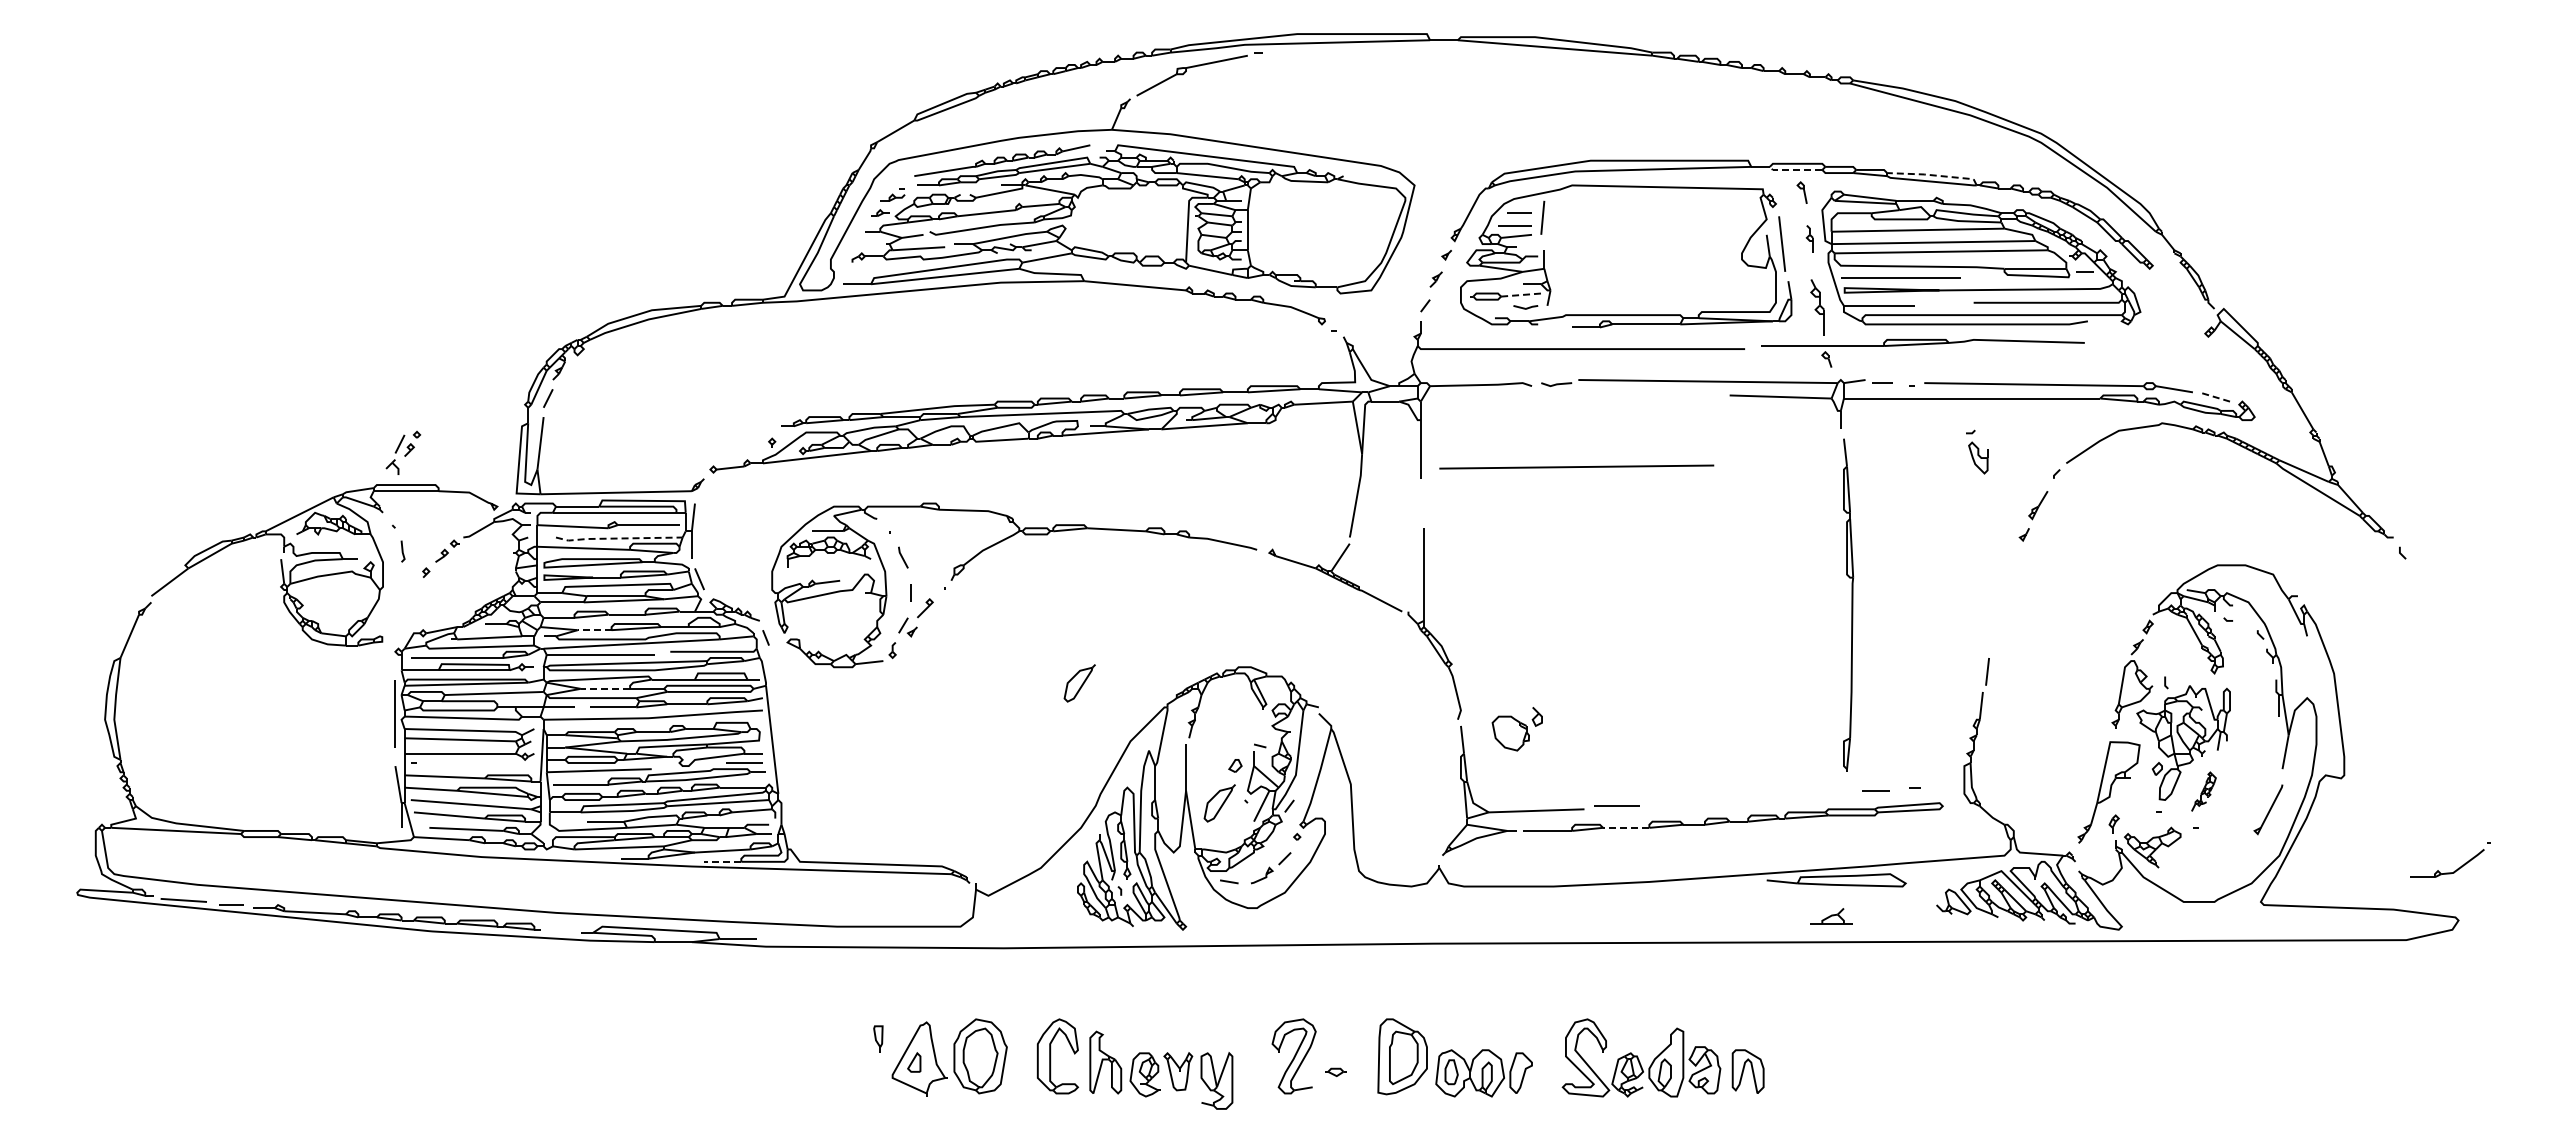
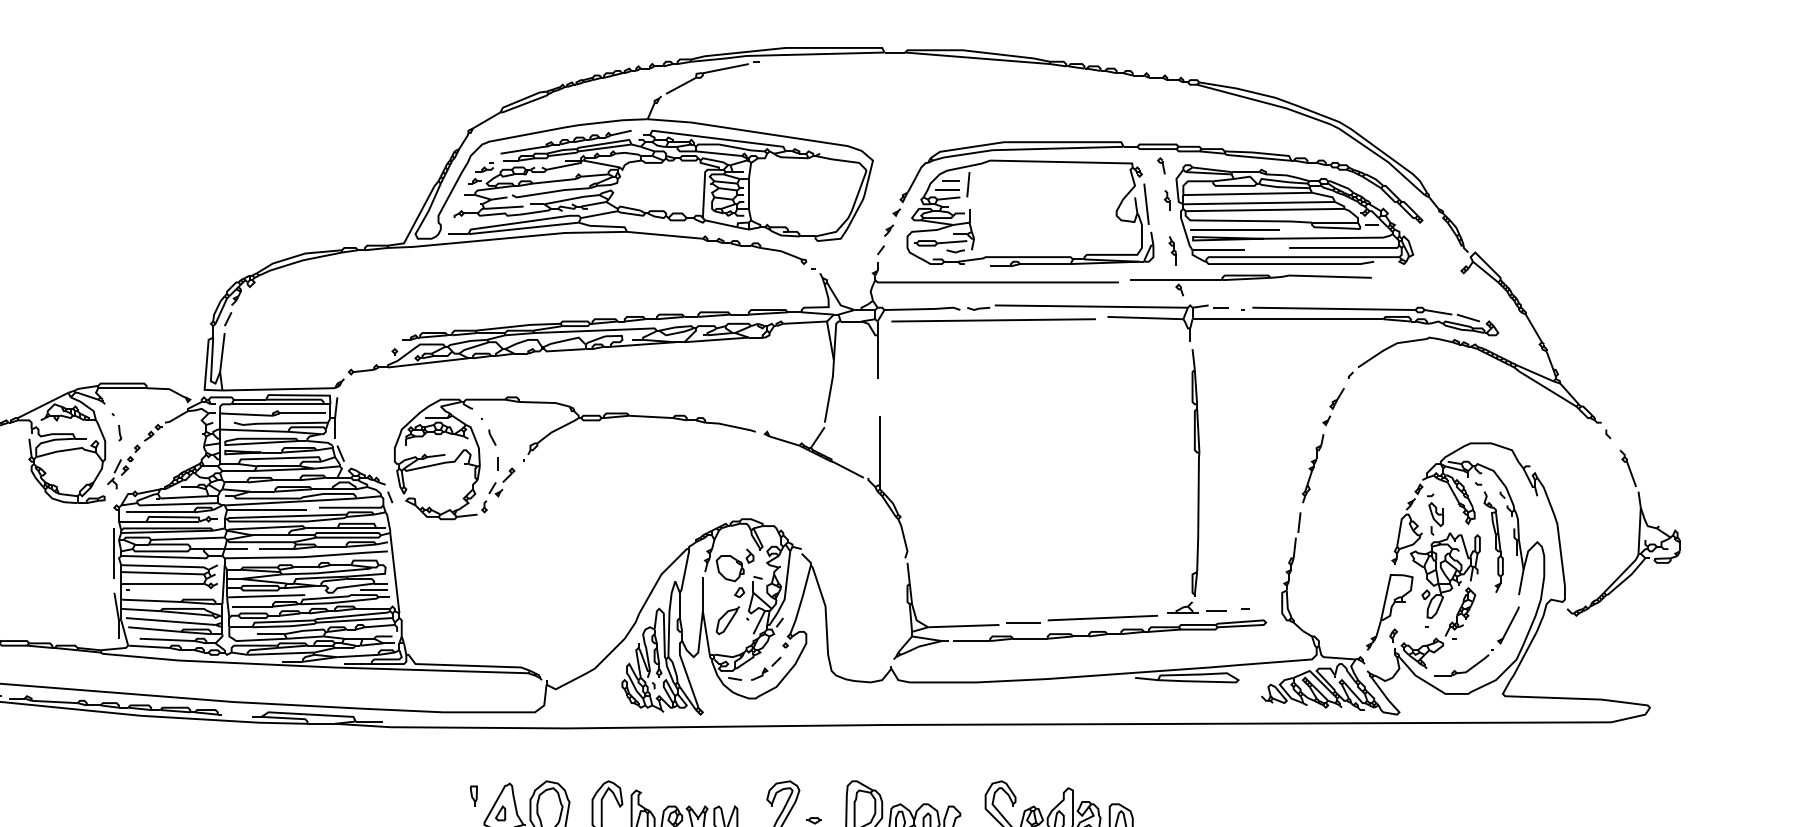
line: (1794, 169) -> (1155, 148), dashed -> solid
line: (1934, 175) -> (1259, 153), dashed -> solid
line: (1521, 295) -> (952, 242), dashed -> solid
part: (1817, 306) -> (1172, 250), size x0.71
line: (2214, 396) -> (1468, 317), dashed -> solid
part: (1977, 451) -> (1435, 509), moved
part: (403, 452) -> (120, 472), moved
line: (1576, 466) -> (993, 319), moved
line: (617, 538) -> (279, 423), dashed -> solid
part: (2005, 598) -> (1312, 468), added
line: (594, 630) -> (262, 491), dashed -> solid
part: (1079, 683) -> (623, 531), removed
part: (2443, 685) -> (1638, 532), added
line: (605, 688) -> (270, 535), dashed -> solid
part: (2248, 698) -> (1493, 542), added
part: (1516, 729) -> (734, 565), moved
part: (2203, 791) -> (1460, 611), size x1.67
line: (1723, 799) -> (1102, 617), added
line: (1625, 827) -> (1029, 638), dashed -> solid
line: (722, 861) -> (357, 663), dashed -> solid
part: (2458, 867) -> (1469, 668), moved
part: (1831, 916) -> (1183, 607), moved

